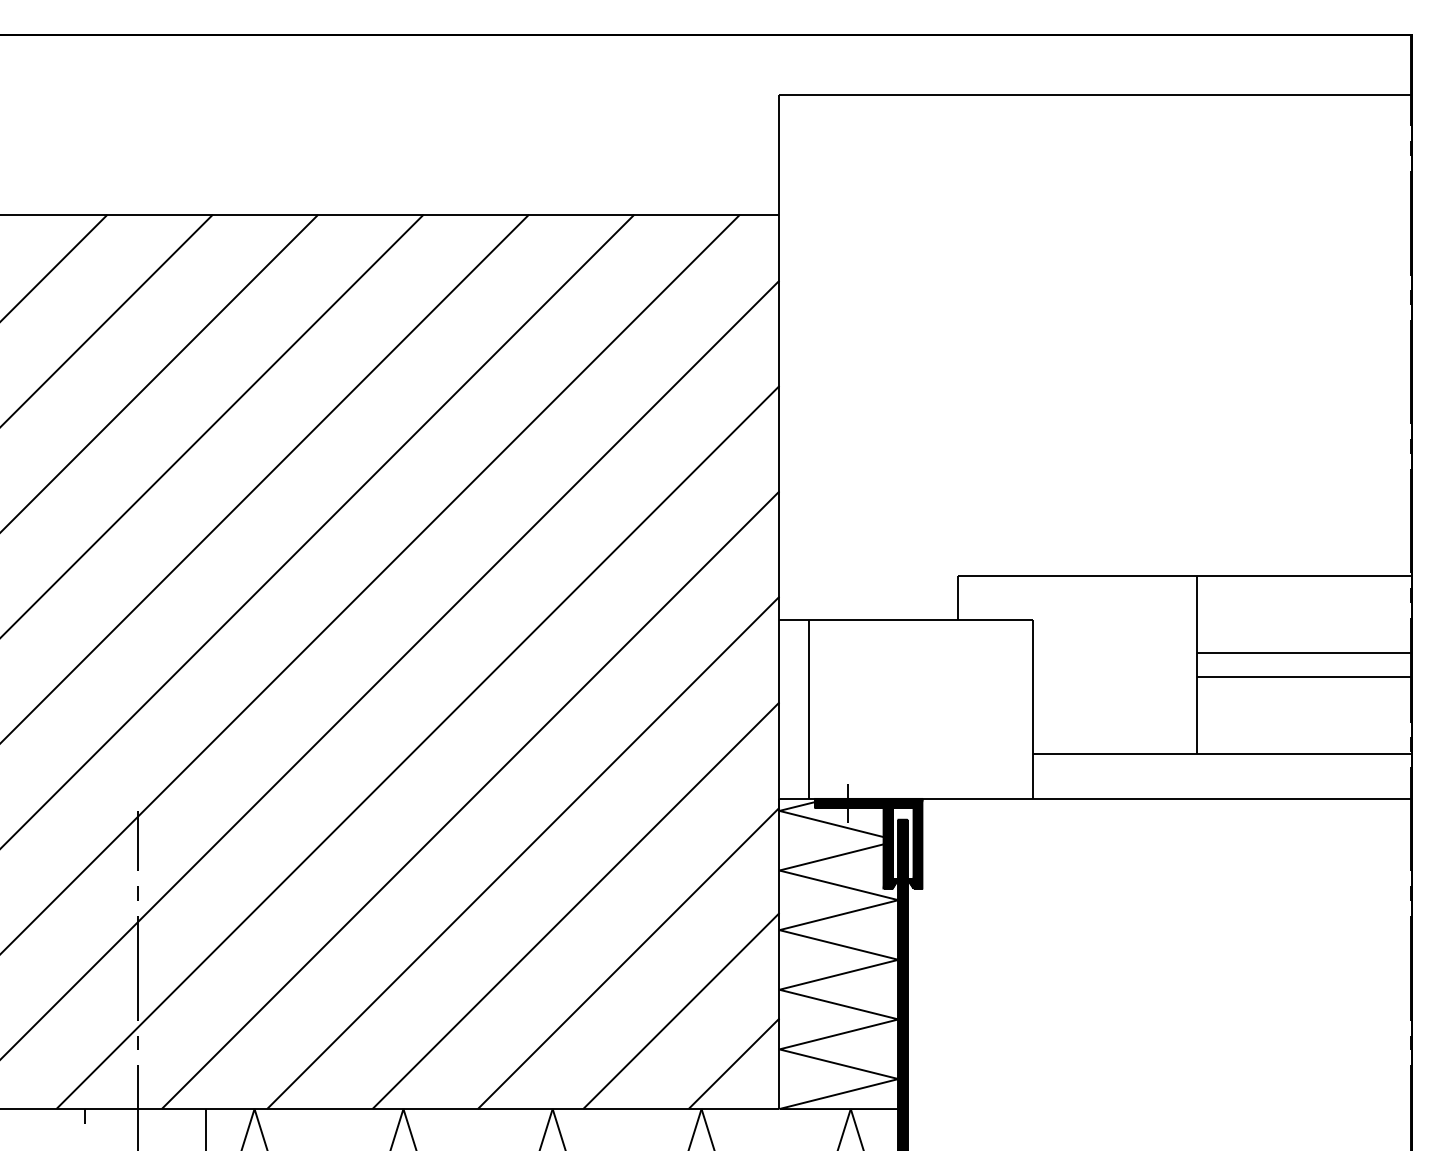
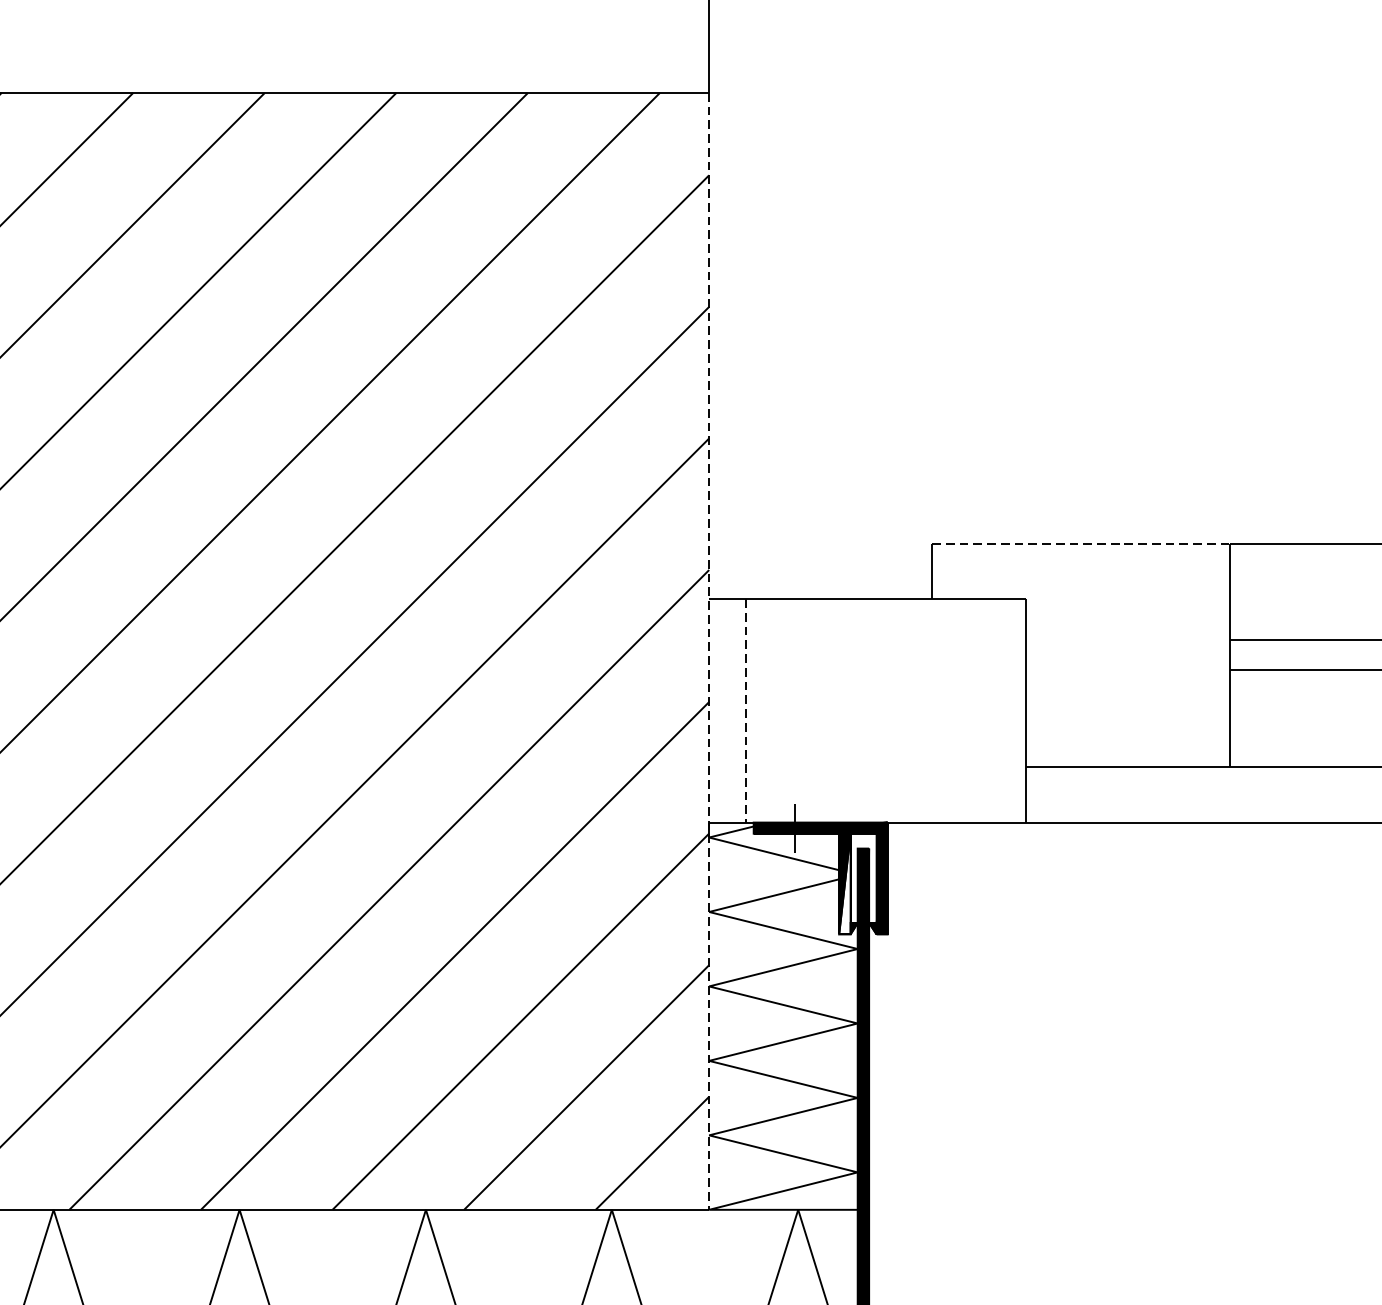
line: (1077, 575) -> (1081, 543), solid -> dashed
line: (779, 662) -> (709, 652), solid -> dashed
line: (809, 709) -> (746, 710), solid -> dashed
fill: (887, 847) -> (844, 883), removed

